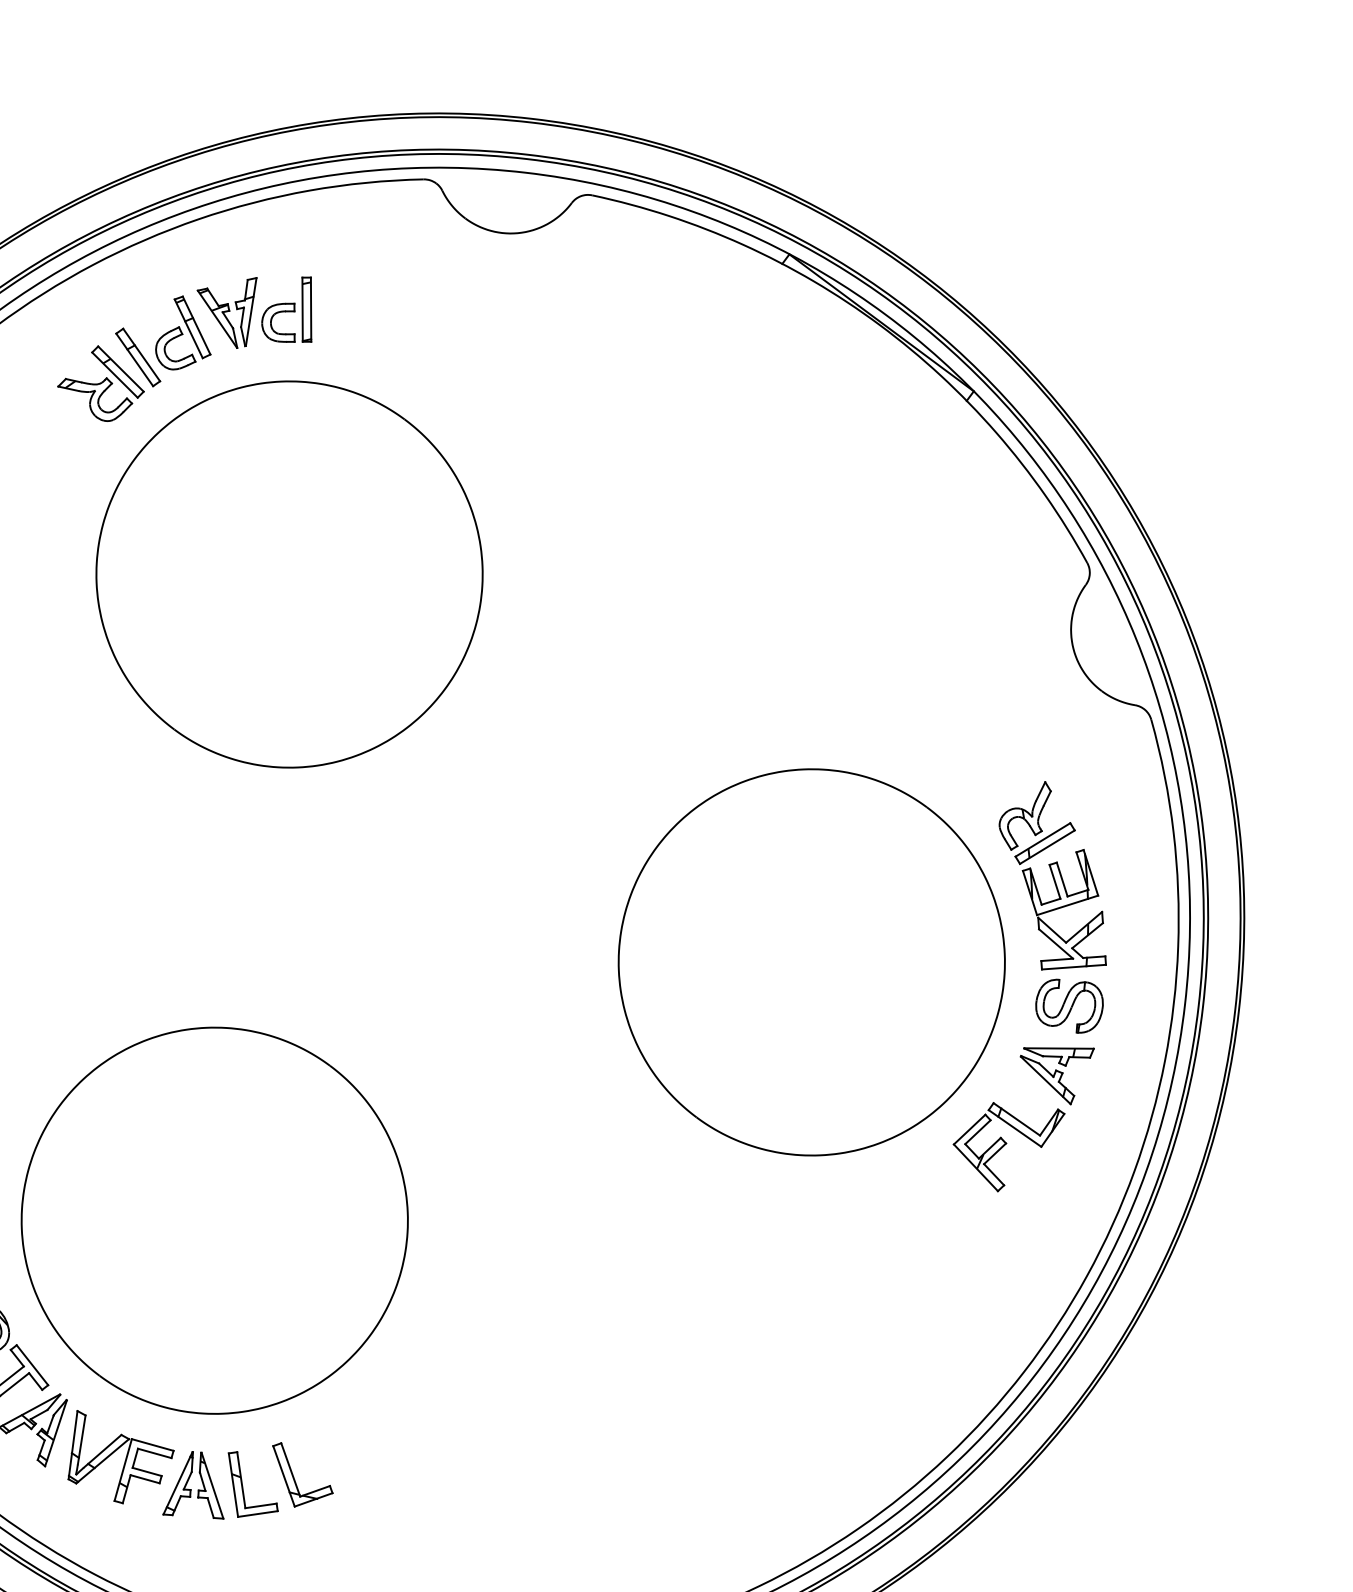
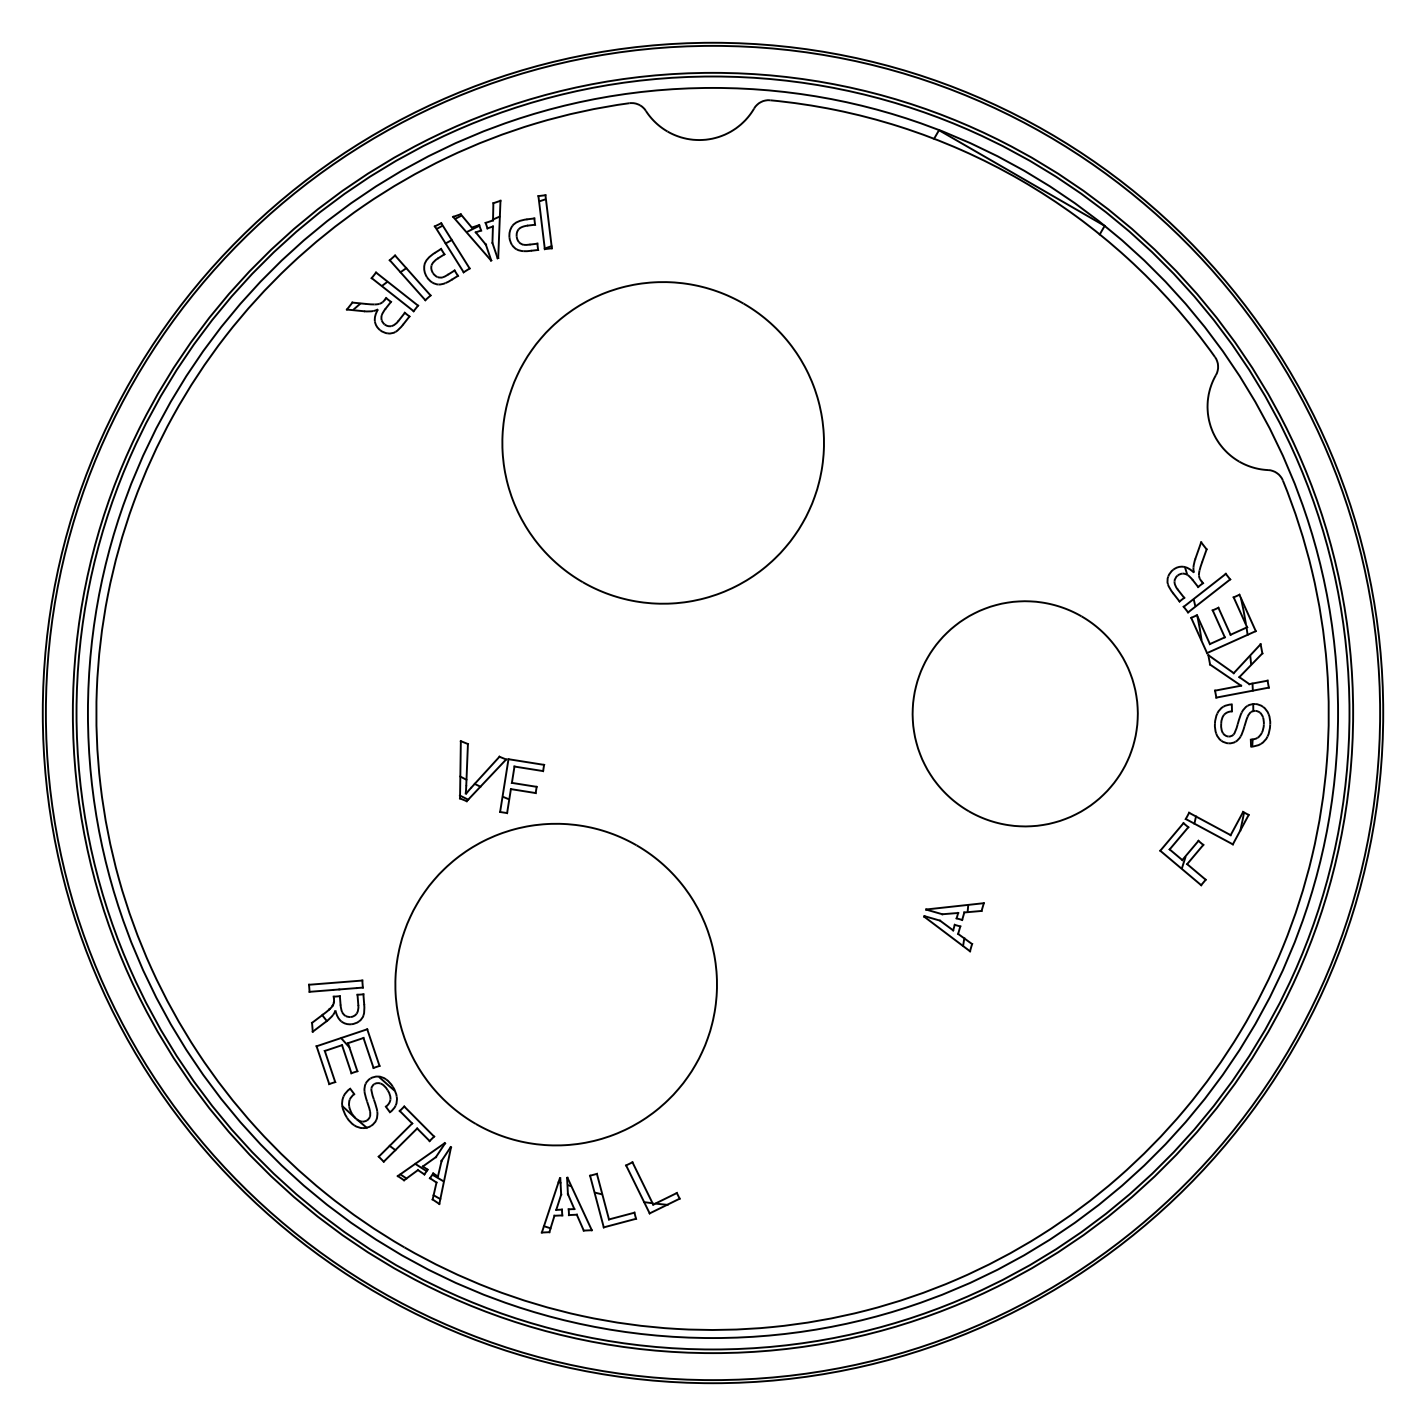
part: (288, 573) -> (662, 442), moved
part: (810, 961) -> (1024, 713), size x0.7
part: (1054, 1073) -> (953, 927), moved
part: (122, 1460) -> (502, 777), moved

